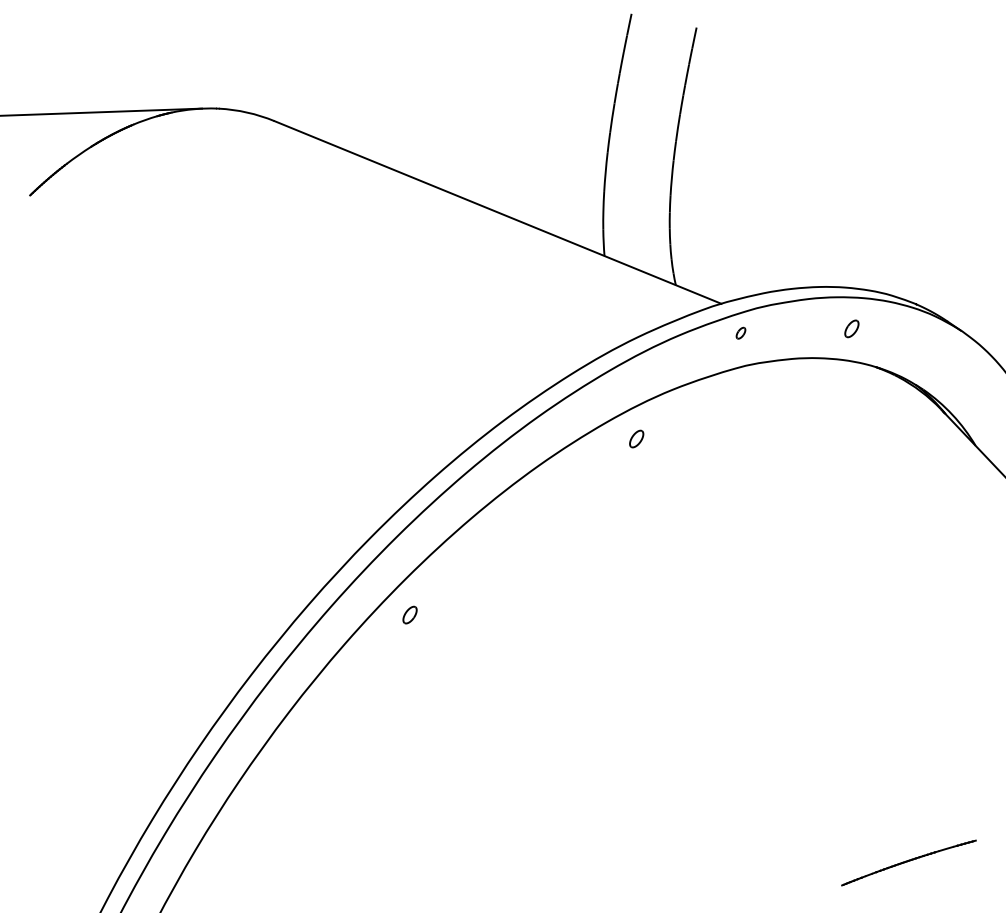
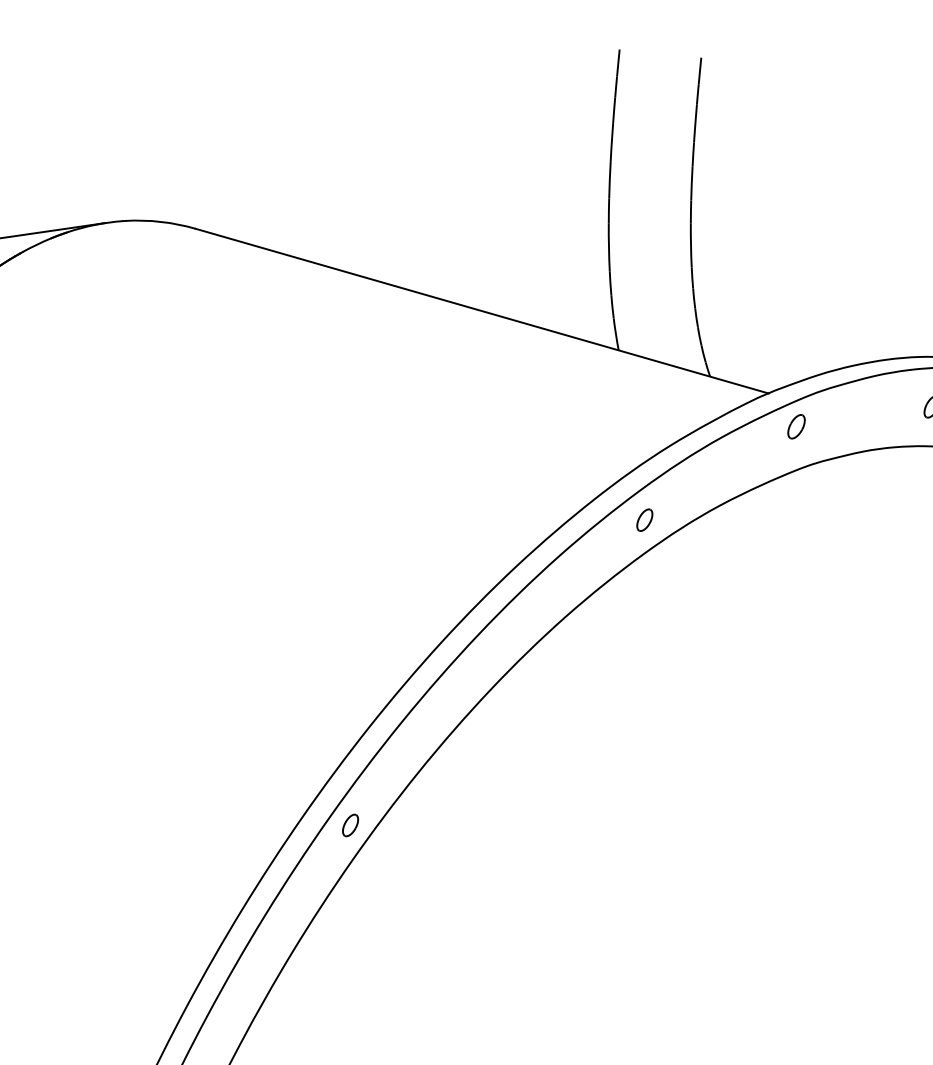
part: (740, 333) -> (795, 427), size x1.67
part: (636, 438) -> (644, 519), moved
part: (409, 614) -> (349, 824), moved

